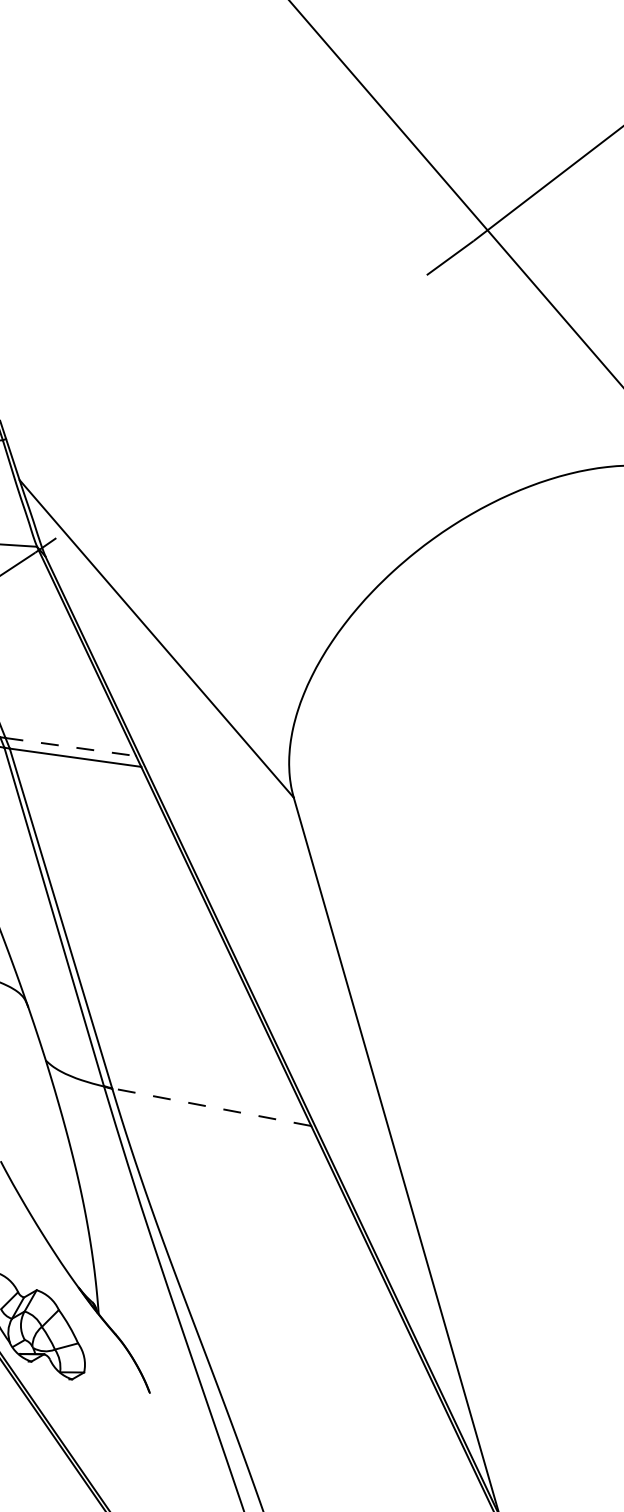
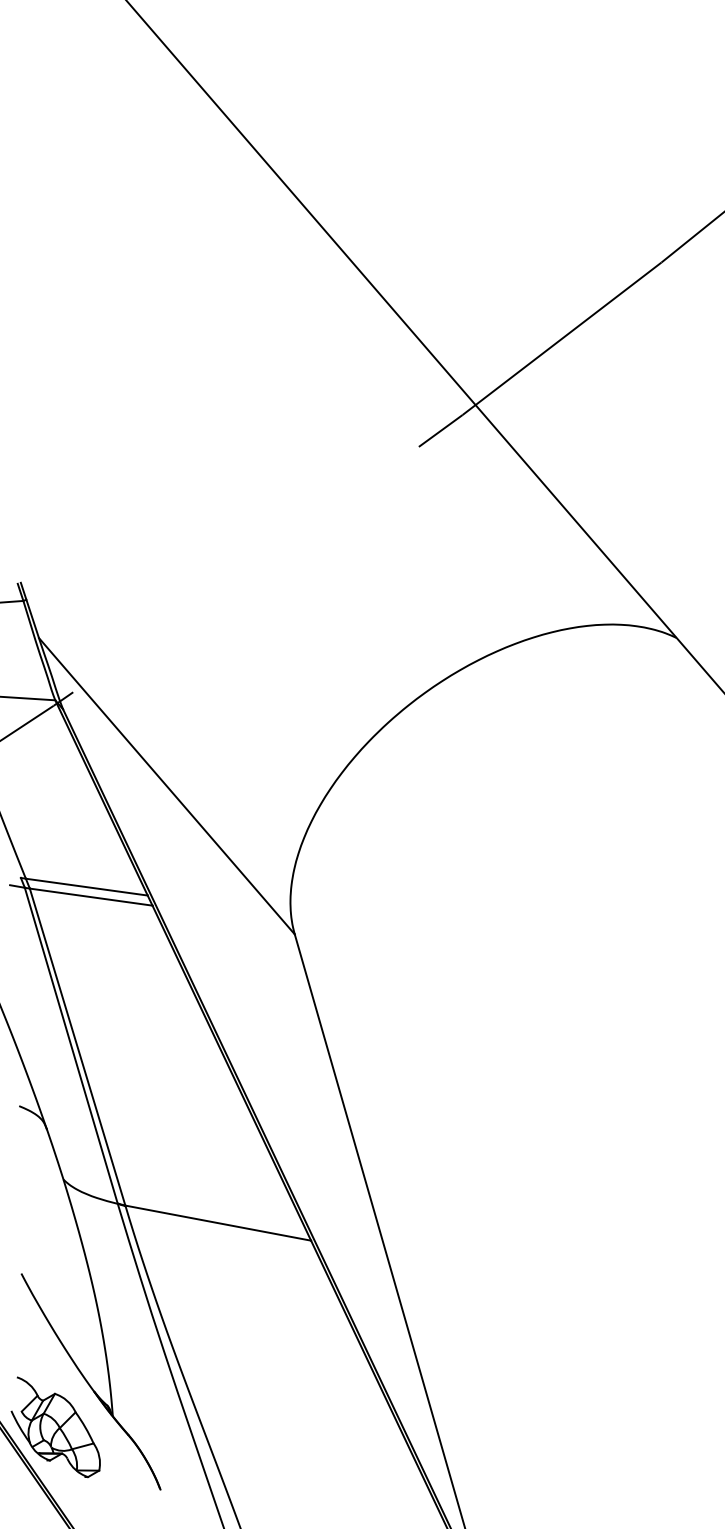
line: (71, 747) -> (87, 887), dashed -> solid
line: (210, 1107) -> (217, 1223), dashed -> solid

